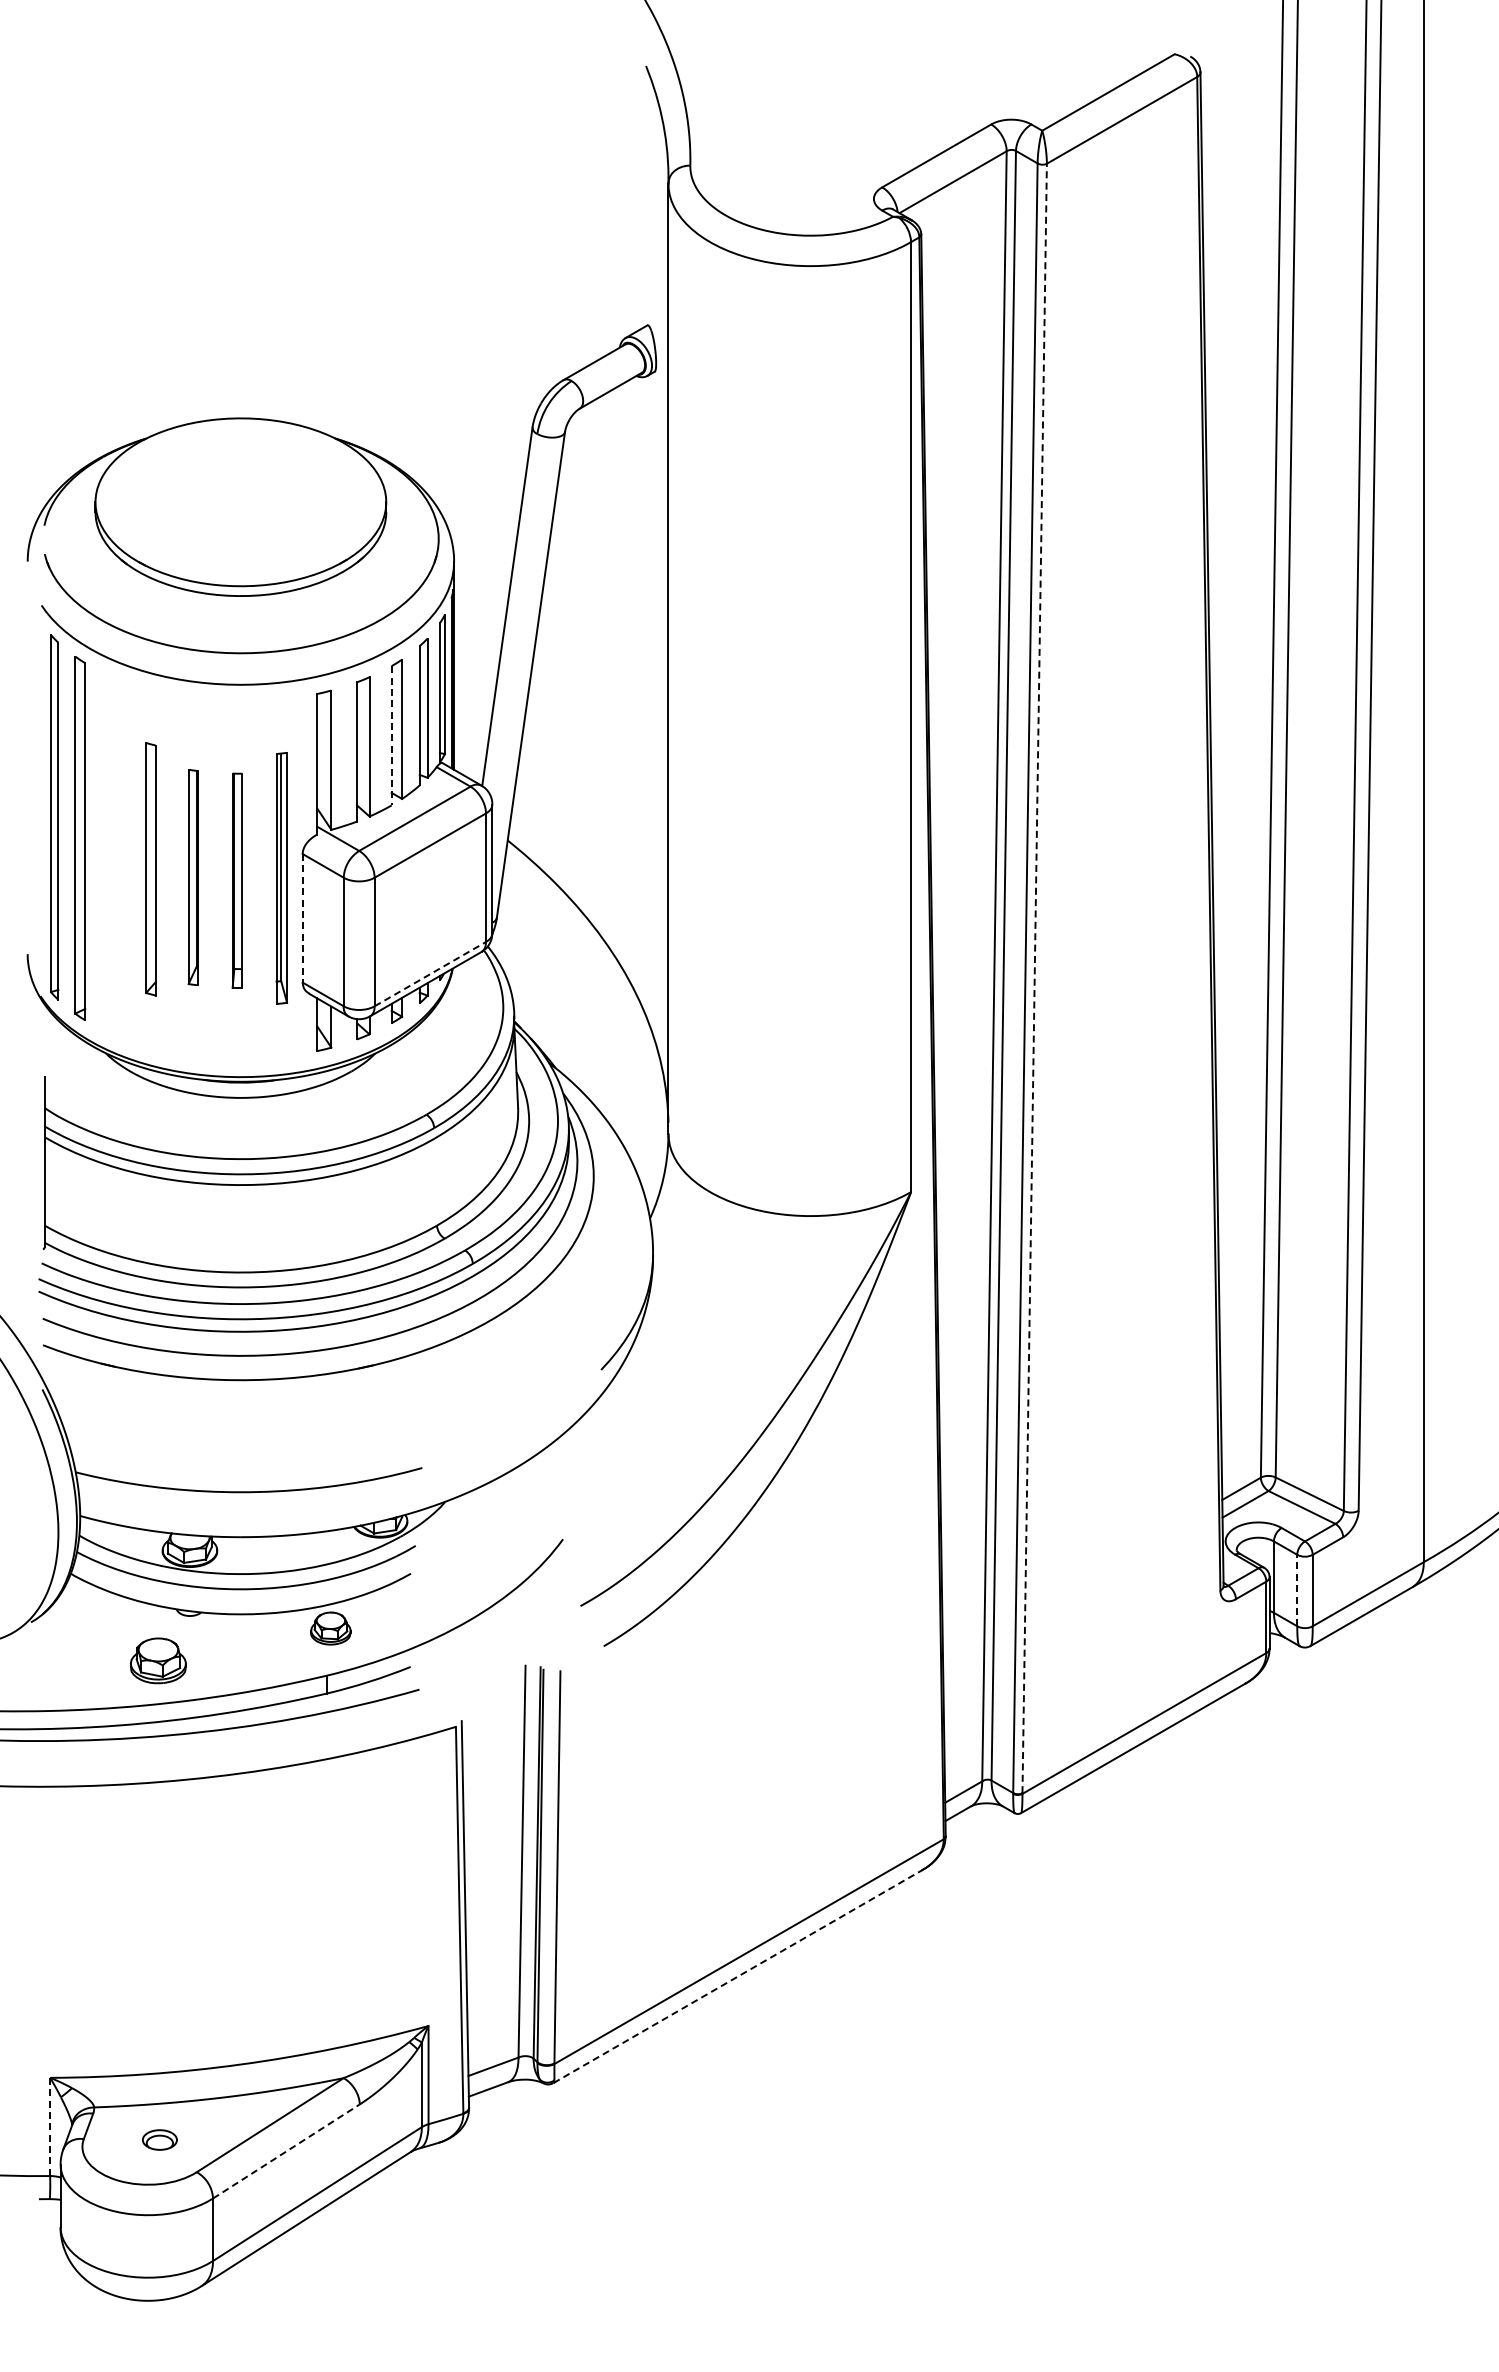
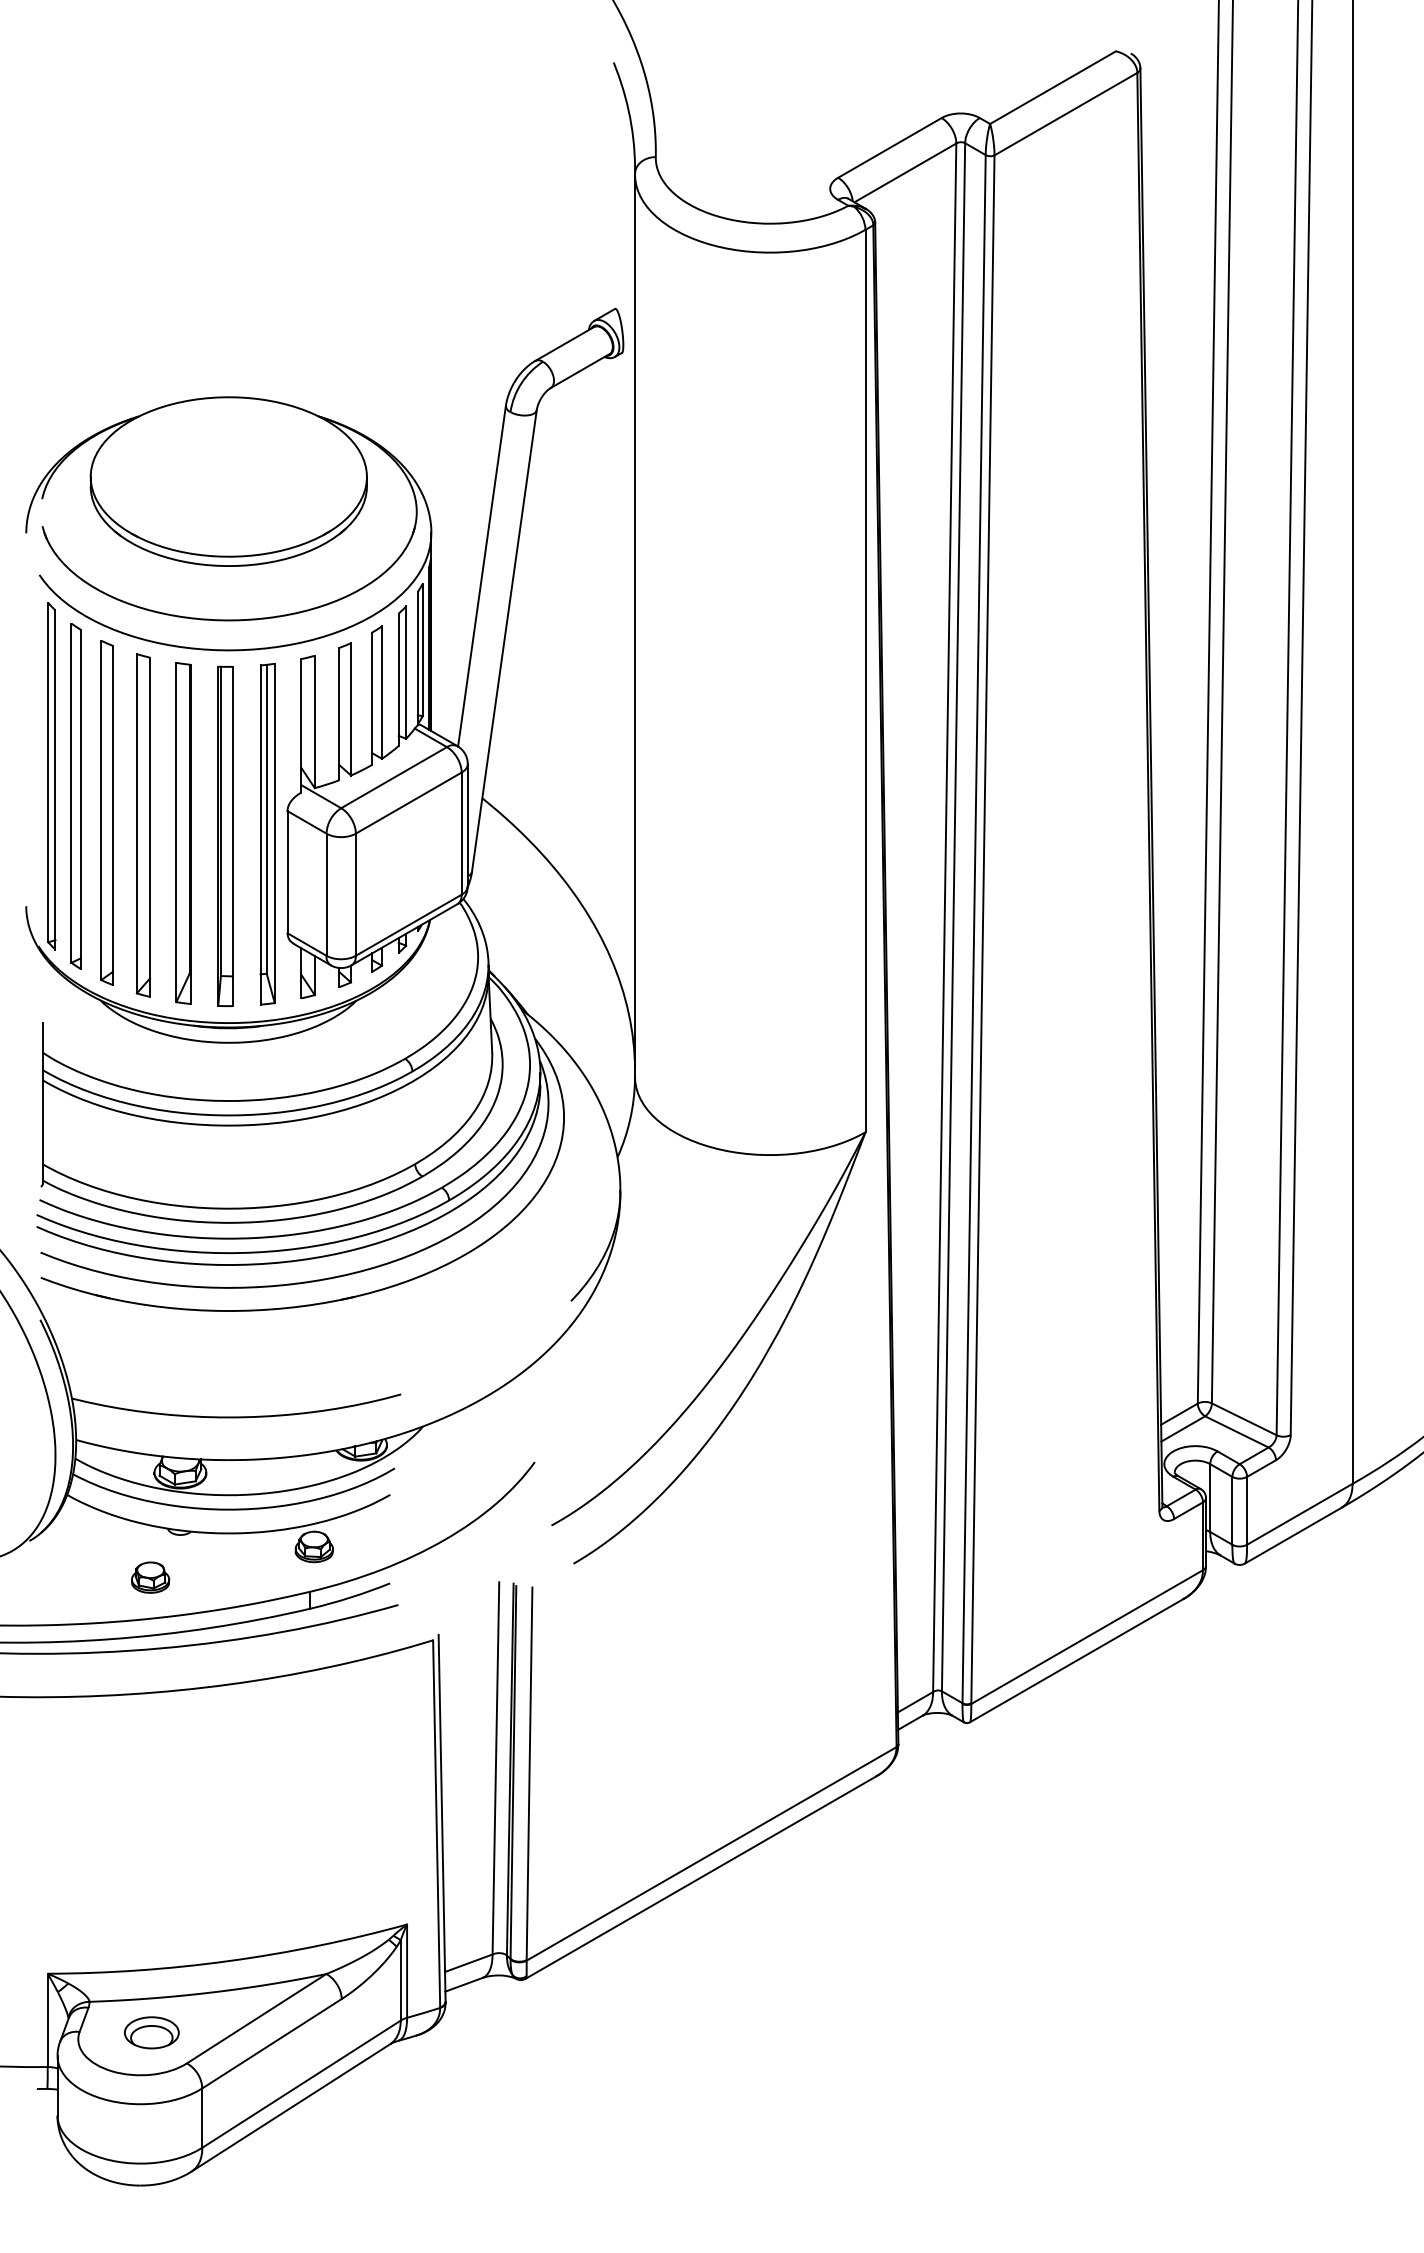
line: (391, 735) -> (371, 698), dashed -> solid
part: (112, 855) -> (106, 812), added
part: (150, 869) -> (142, 825), size x1.43
part: (192, 877) -> (182, 833), size x1.67
part: (281, 878) -> (267, 834), size x1.43
part: (236, 880) -> (224, 836), size x1.67
line: (302, 918) -> (287, 872), dashed -> solid
line: (430, 973) -> (408, 924), dashed -> solid
line: (1034, 978) -> (982, 929), dashed -> solid
line: (1297, 1590) -> (1232, 1510), dashed -> solid
part: (158, 1660) -> (150, 1577), size x0.71
line: (738, 1976) -> (701, 1877), dashed -> solid
line: (50, 2127) -> (47, 2020), dashed -> solid
part: (159, 2139) -> (151, 2032), size x1.67
line: (286, 2151) -> (272, 2043), dashed -> solid

